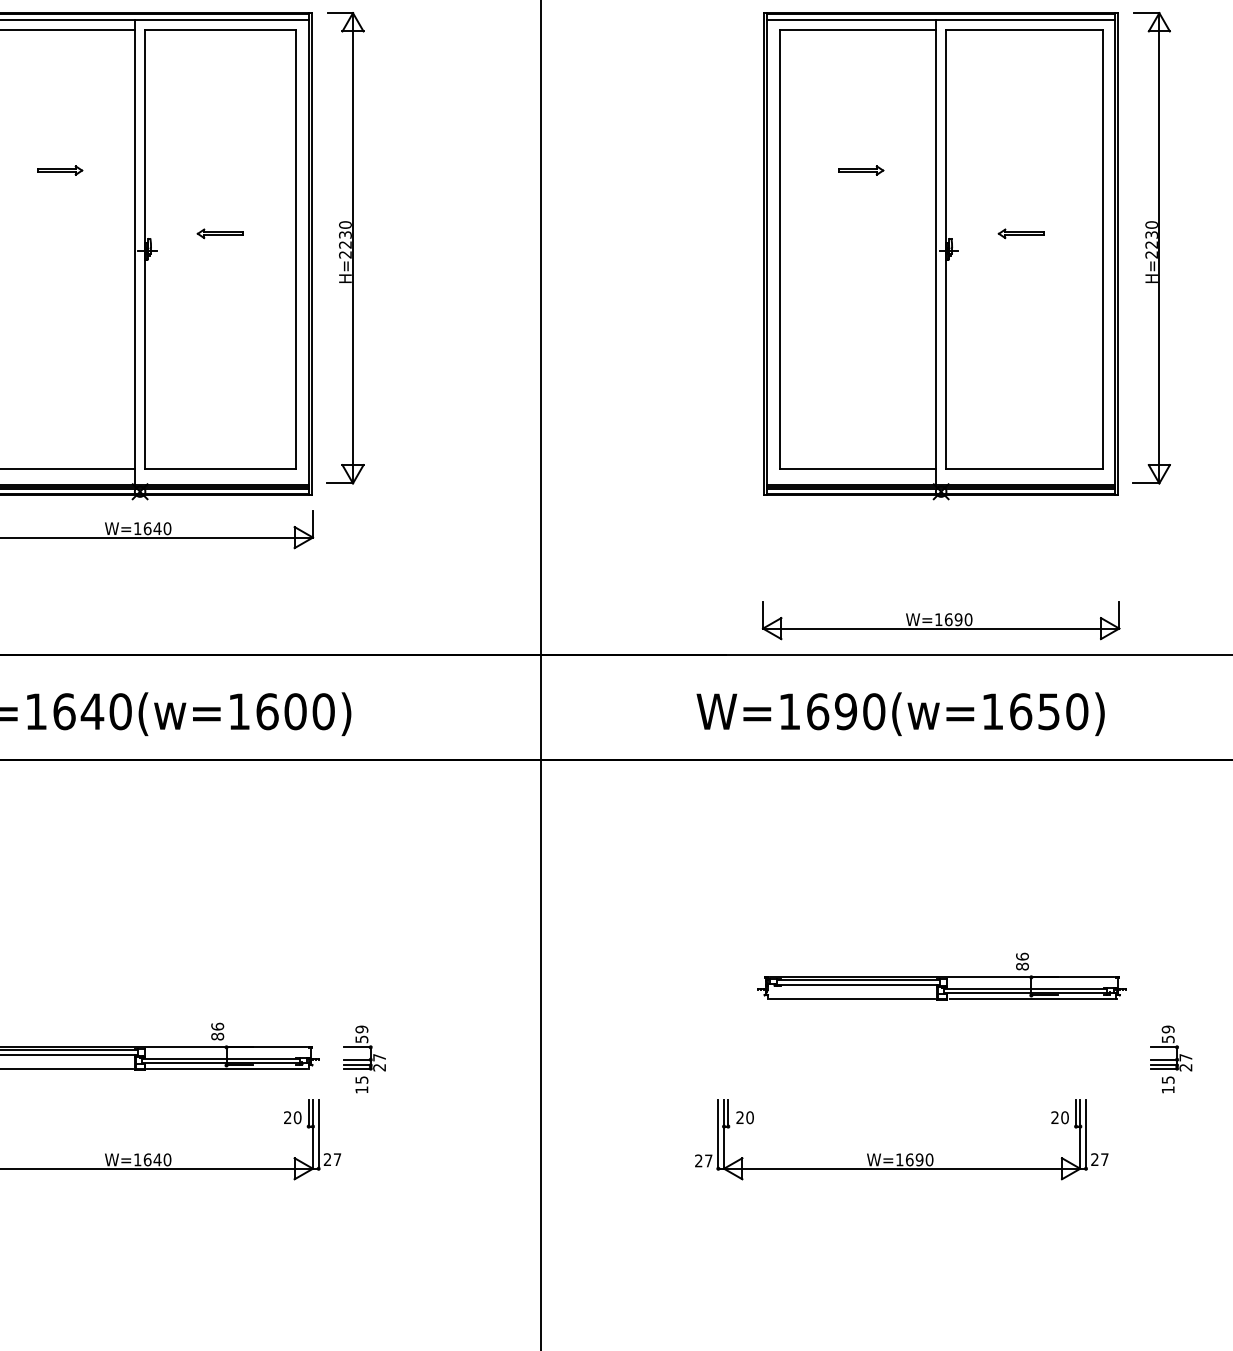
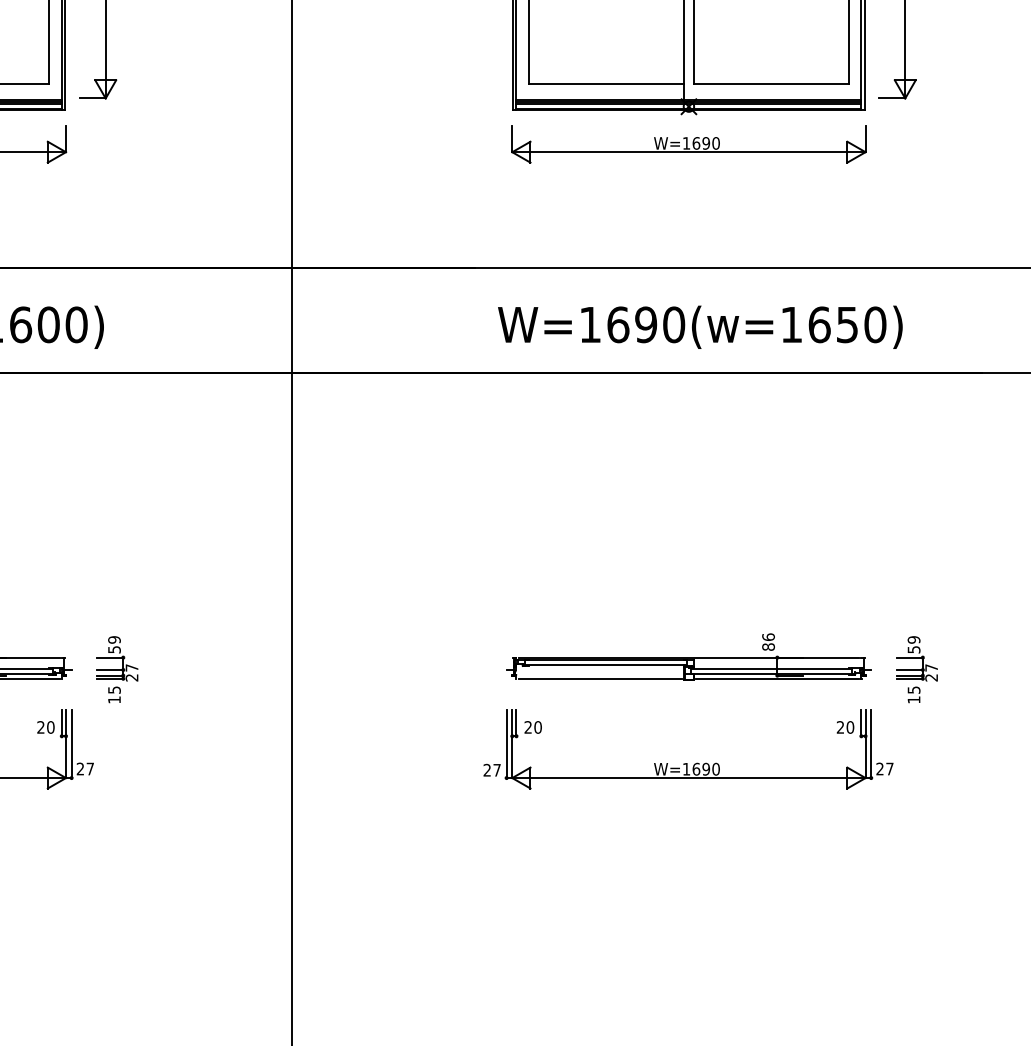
part: (940, 620) -> (688, 144), moved
text: (900, 714) -> (700, 327), moved
part: (941, 976) -> (688, 656), moved
part: (900, 1153) -> (687, 762), moved

